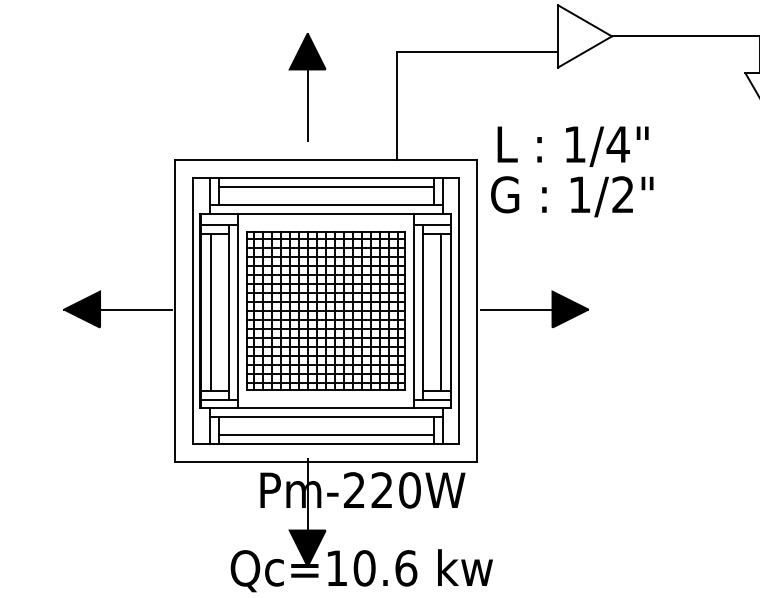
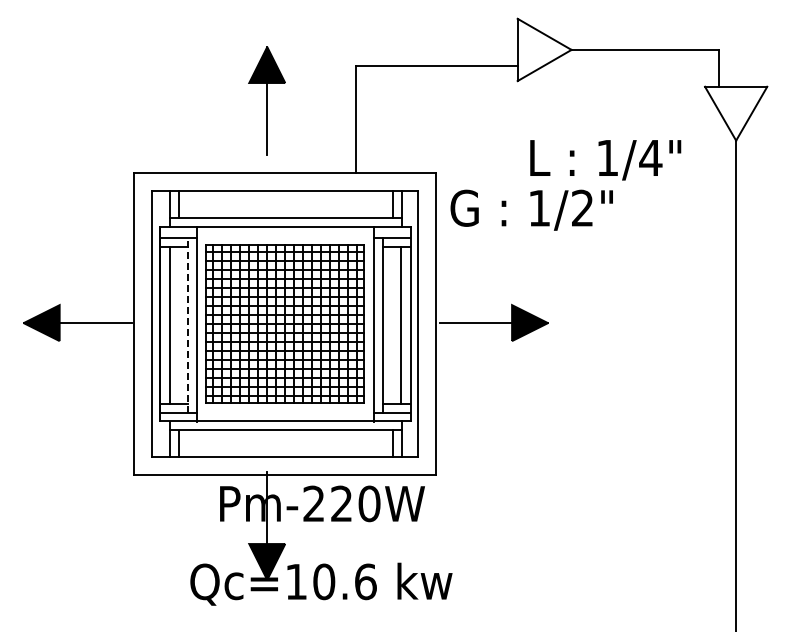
text: (572, 146) -> (605, 160), moved
line: (325, 186) -> (285, 200), removed
line: (228, 311) -> (188, 325), solid -> dashed
line: (325, 434) -> (285, 448), removed

